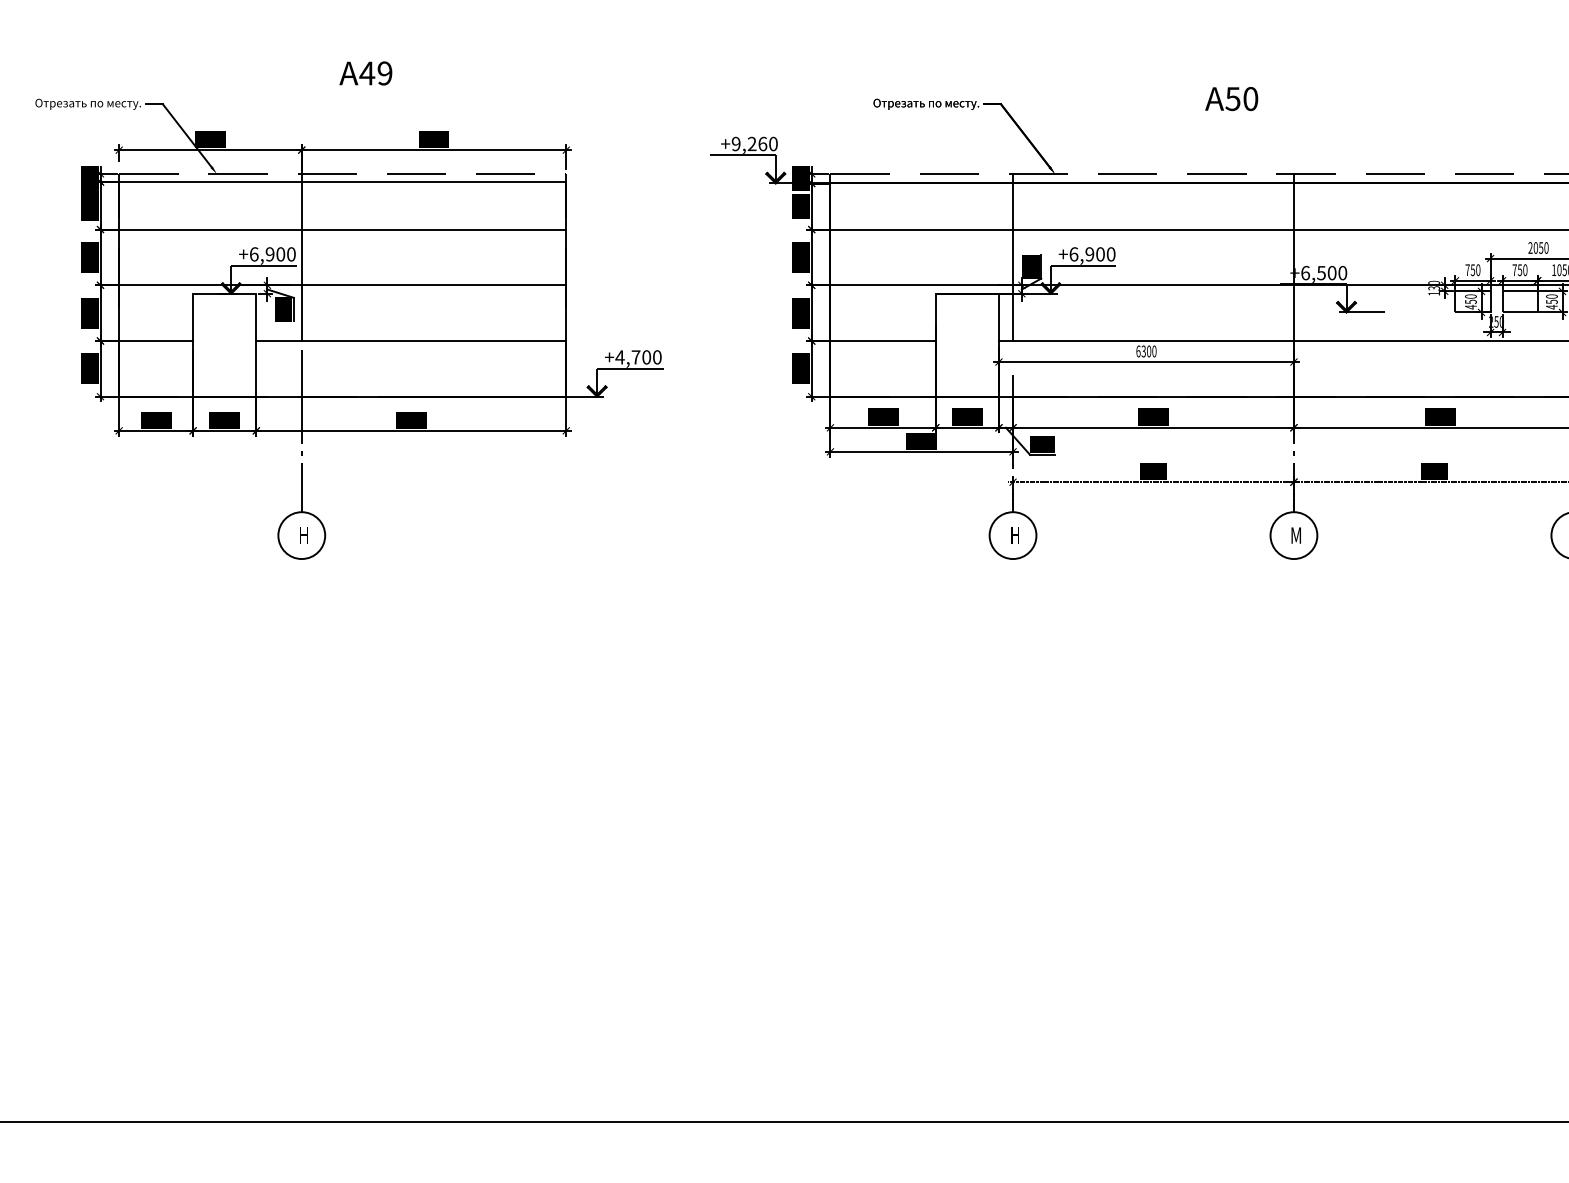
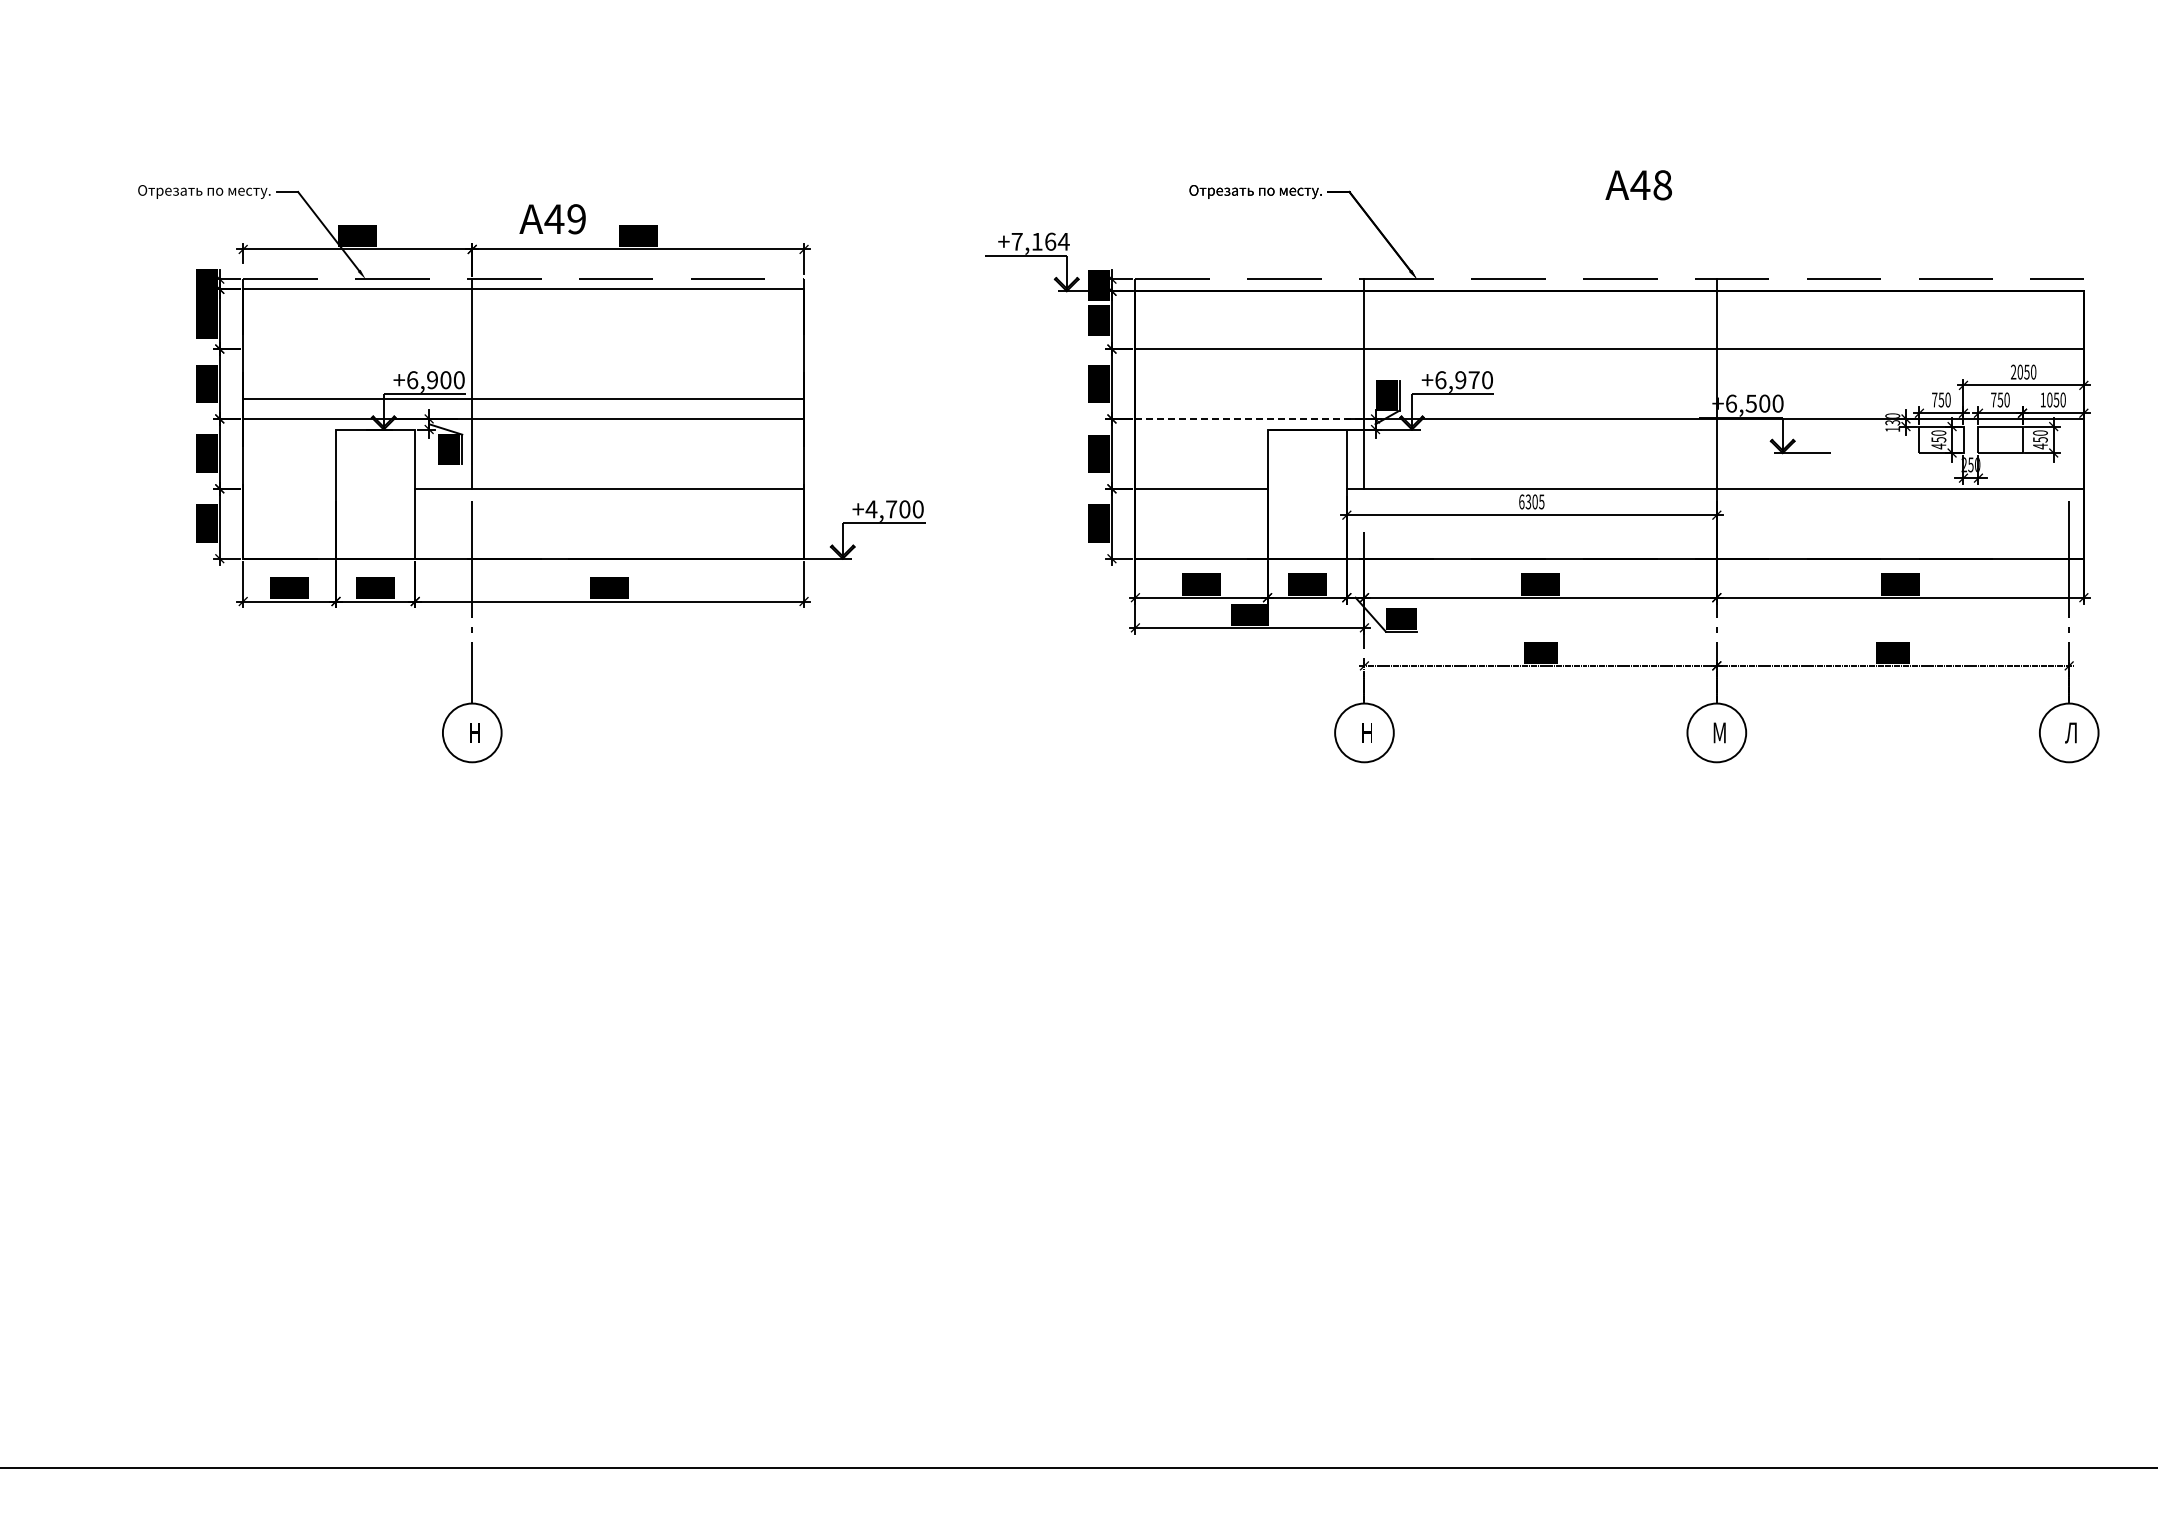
text: (365, 73) -> (552, 219), moved
text: (1241, 99) -> (1651, 185), 50 -> 48
text: (754, 143) -> (1040, 241), +9,260 -> +7,164
line: (342, 229) -> (523, 399), moved
text: (1099, 254) -> (1473, 380), +6,900 -> +6,970
line: (921, 284) -> (1249, 418), solid -> dashed
line: (156, 340) -> (289, 488), removed
text: (1154, 351) -> (1541, 501), 6300 -> 6305

